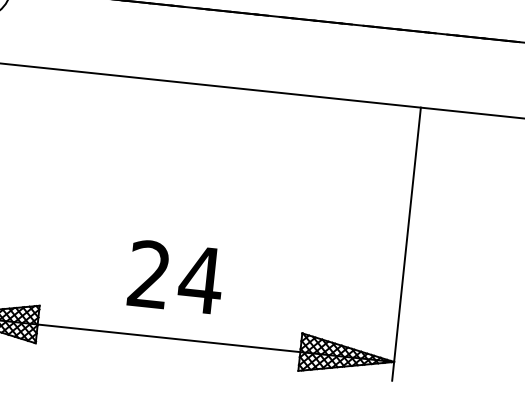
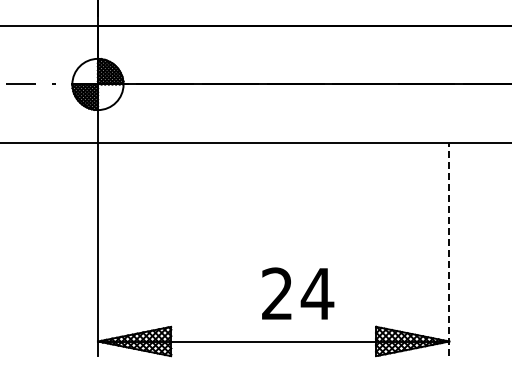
line: (406, 244) -> (449, 249), solid -> dashed
text: (176, 276) -> (298, 293), moved

